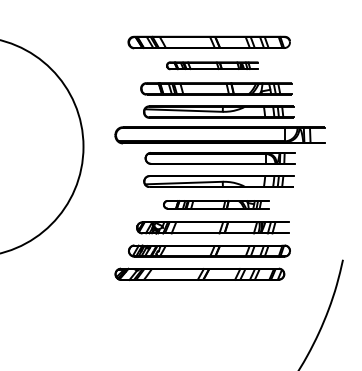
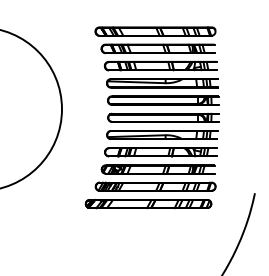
part: (212, 65) -> (157, 48), size x1.67
part: (219, 134) -> (163, 100), size x0.71
part: (216, 204) -> (160, 152), size x1.43

